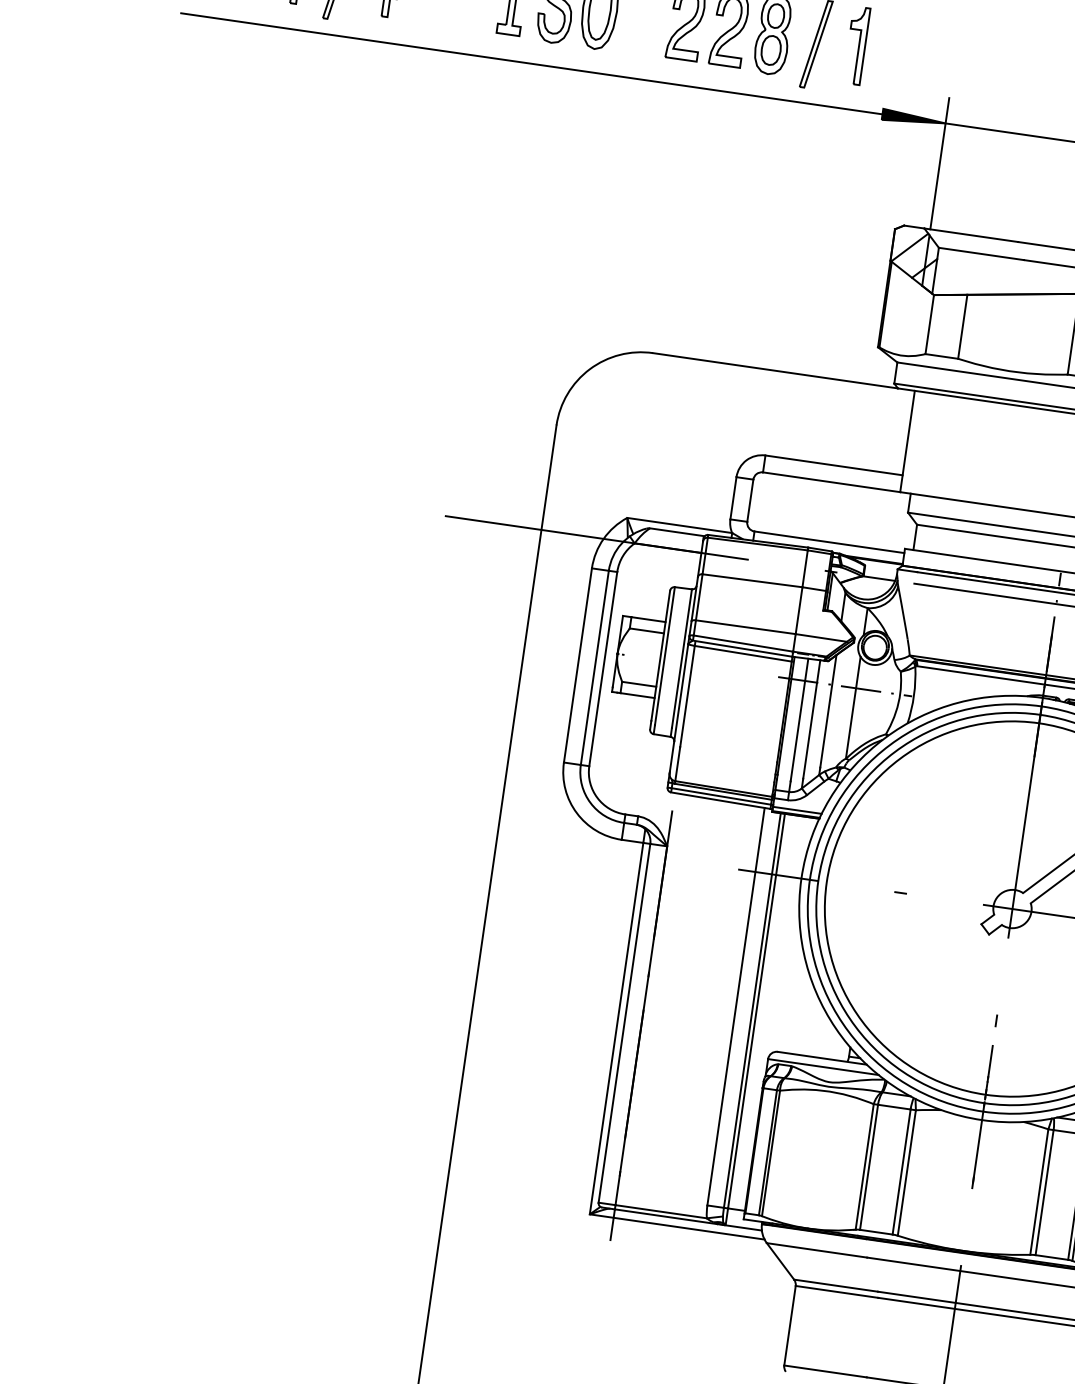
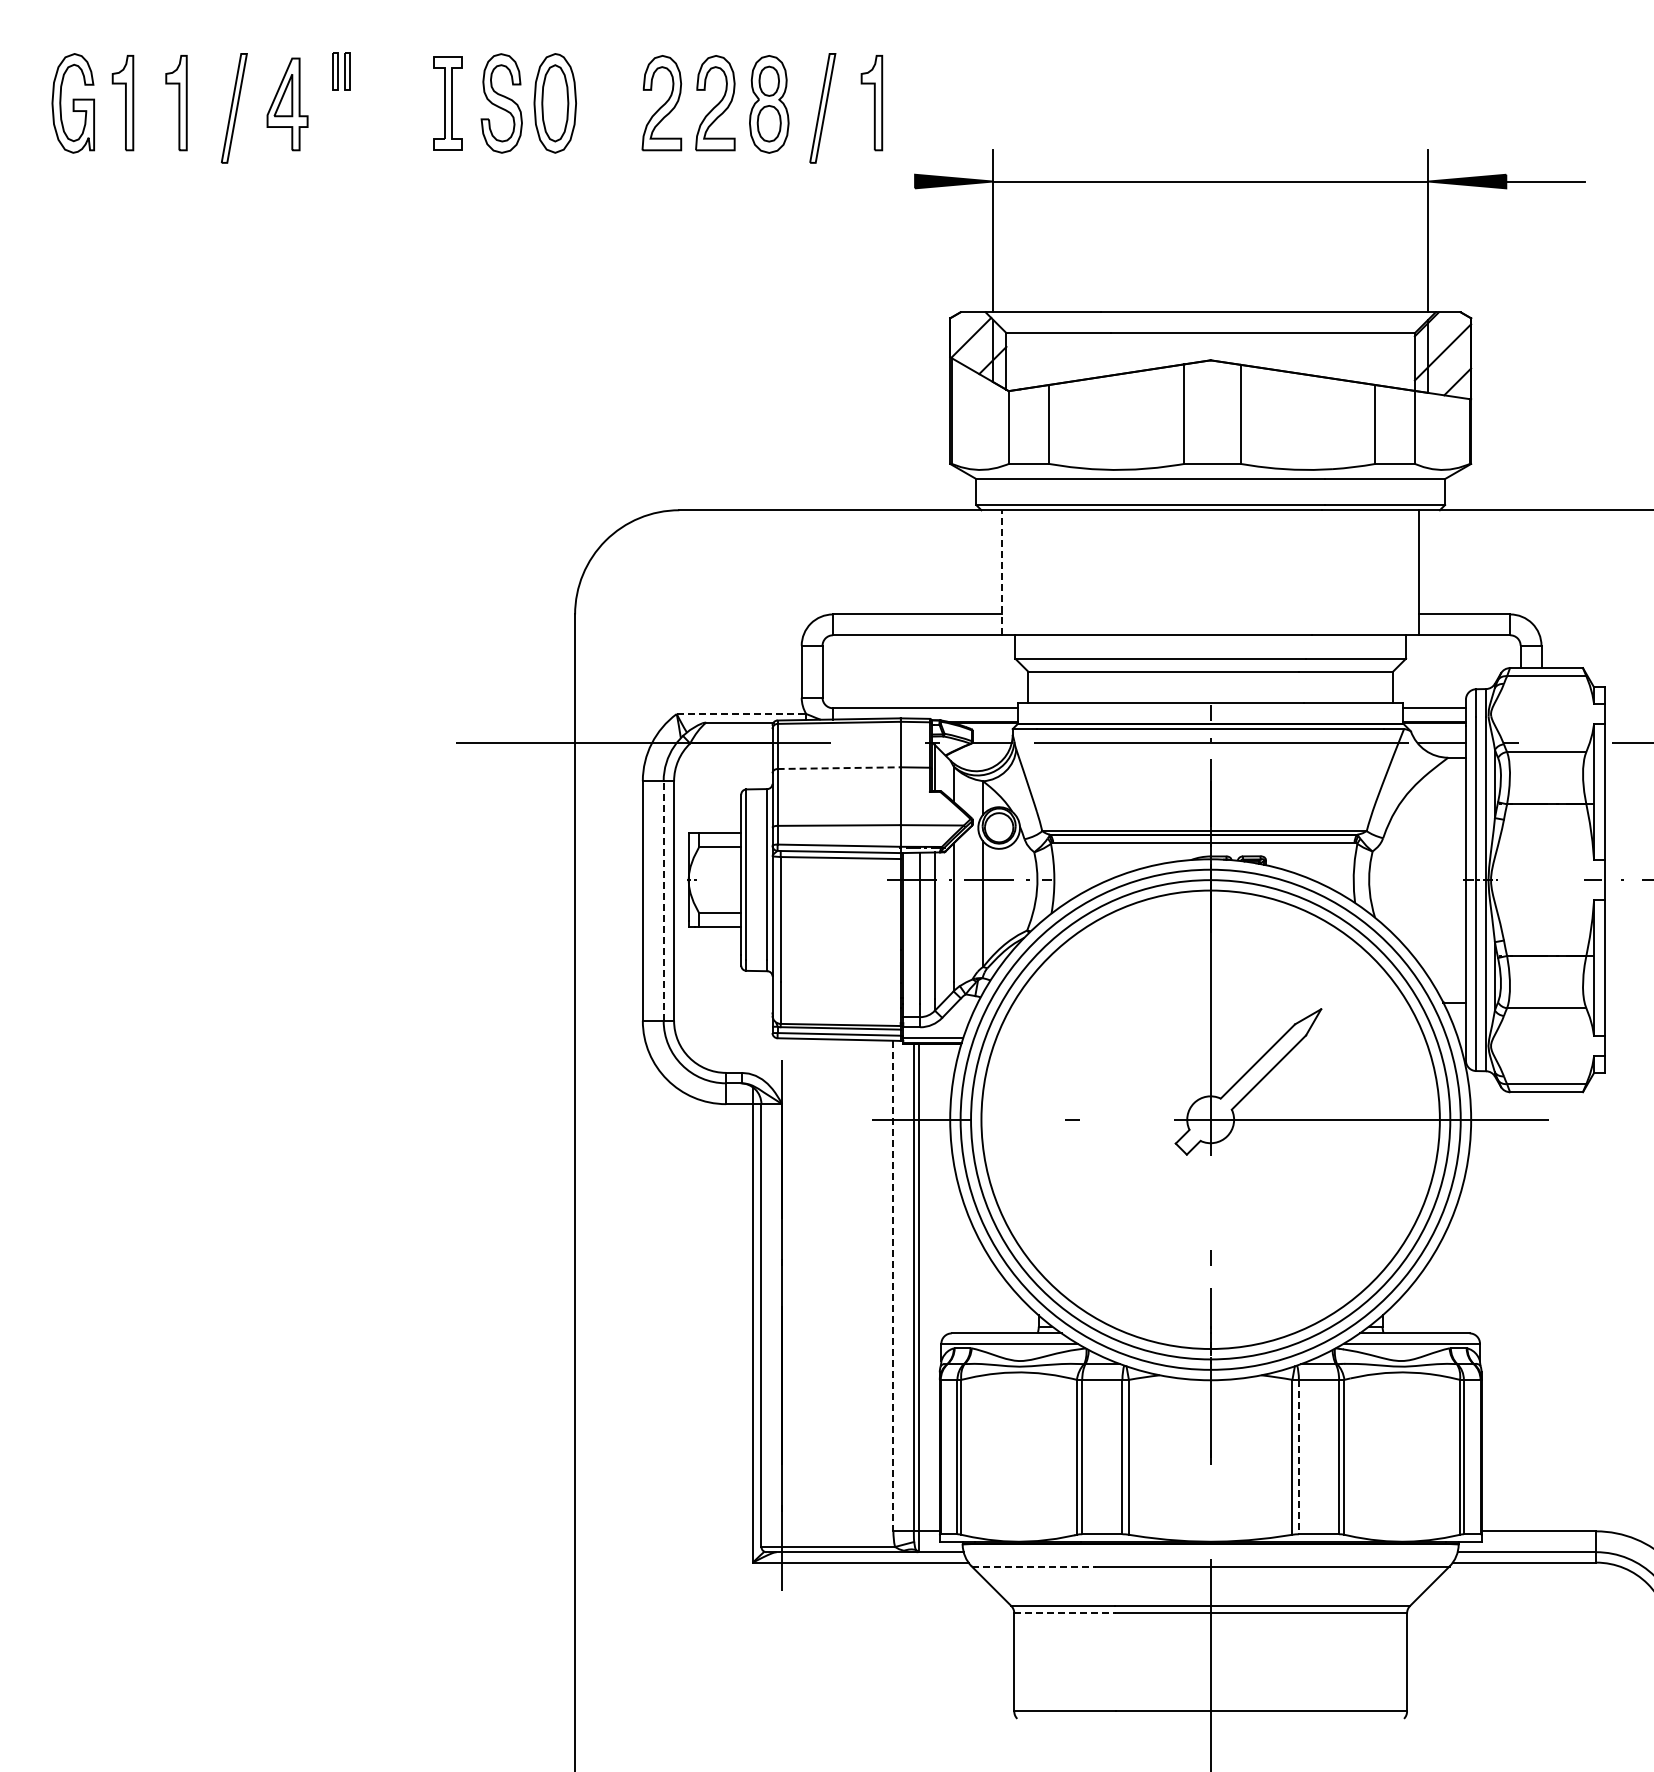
line: (532, 63) -> (482, 181), removed
line: (907, 441) -> (1002, 572), solid -> dashed
line: (679, 525) -> (741, 714), solid -> dashed
line: (752, 581) -> (839, 768), solid -> dashed
line: (594, 667) -> (663, 900), solid -> dashed
line: (736, 1007) -> (893, 1286), solid -> dashed
line: (1044, 1192) -> (1298, 1457), solid -> dashed
line: (816, 1250) -> (1033, 1566), solid -> dashed
line: (837, 1292) -> (1065, 1613), solid -> dashed

